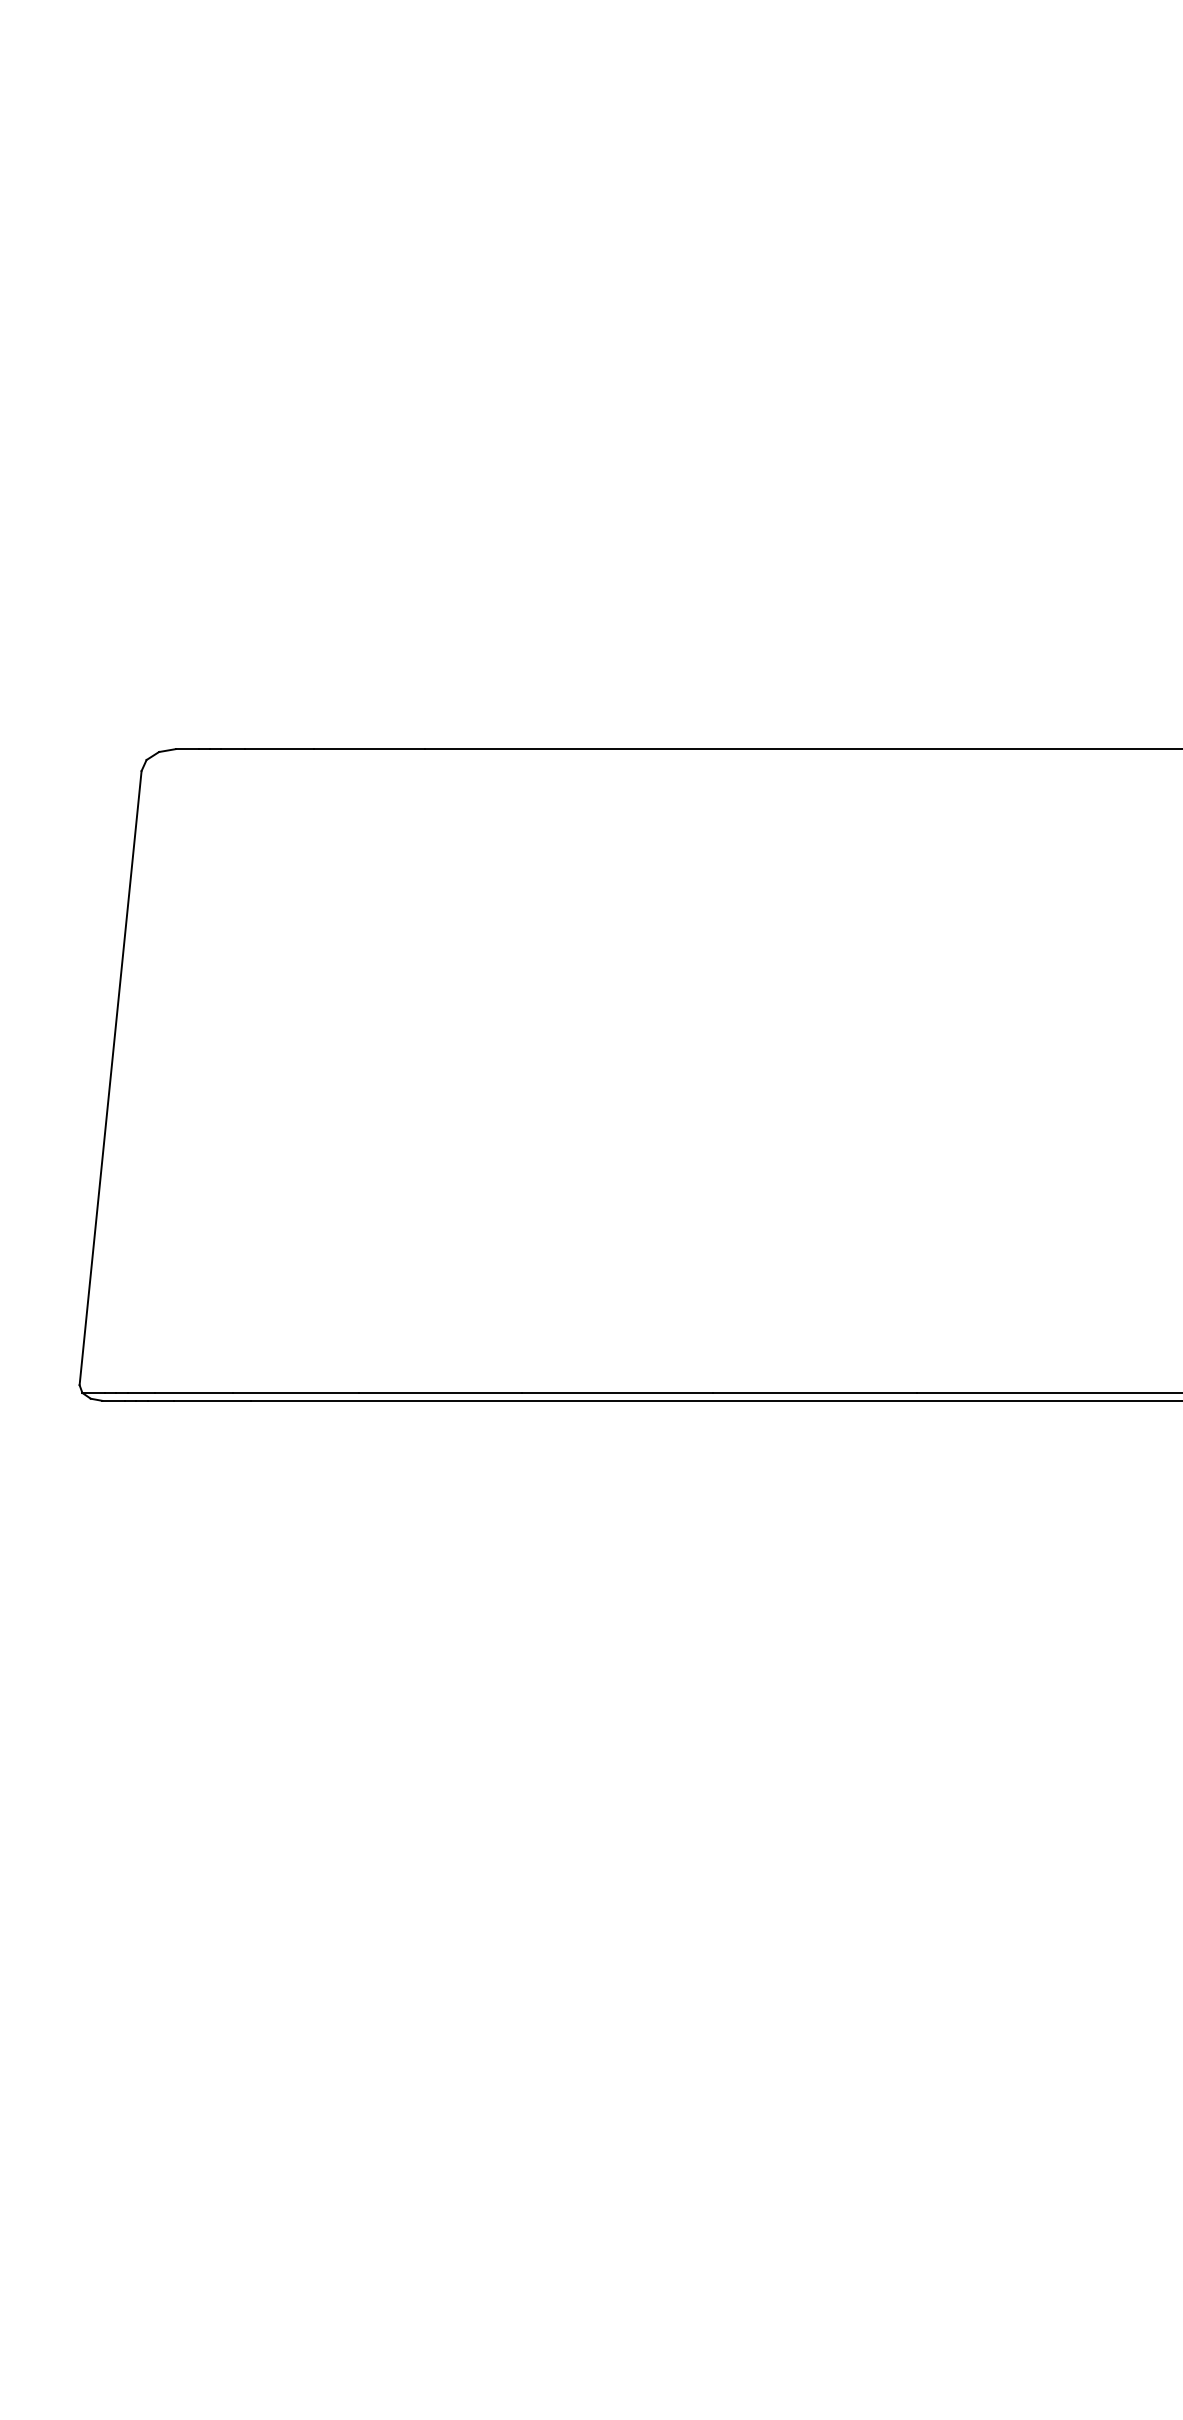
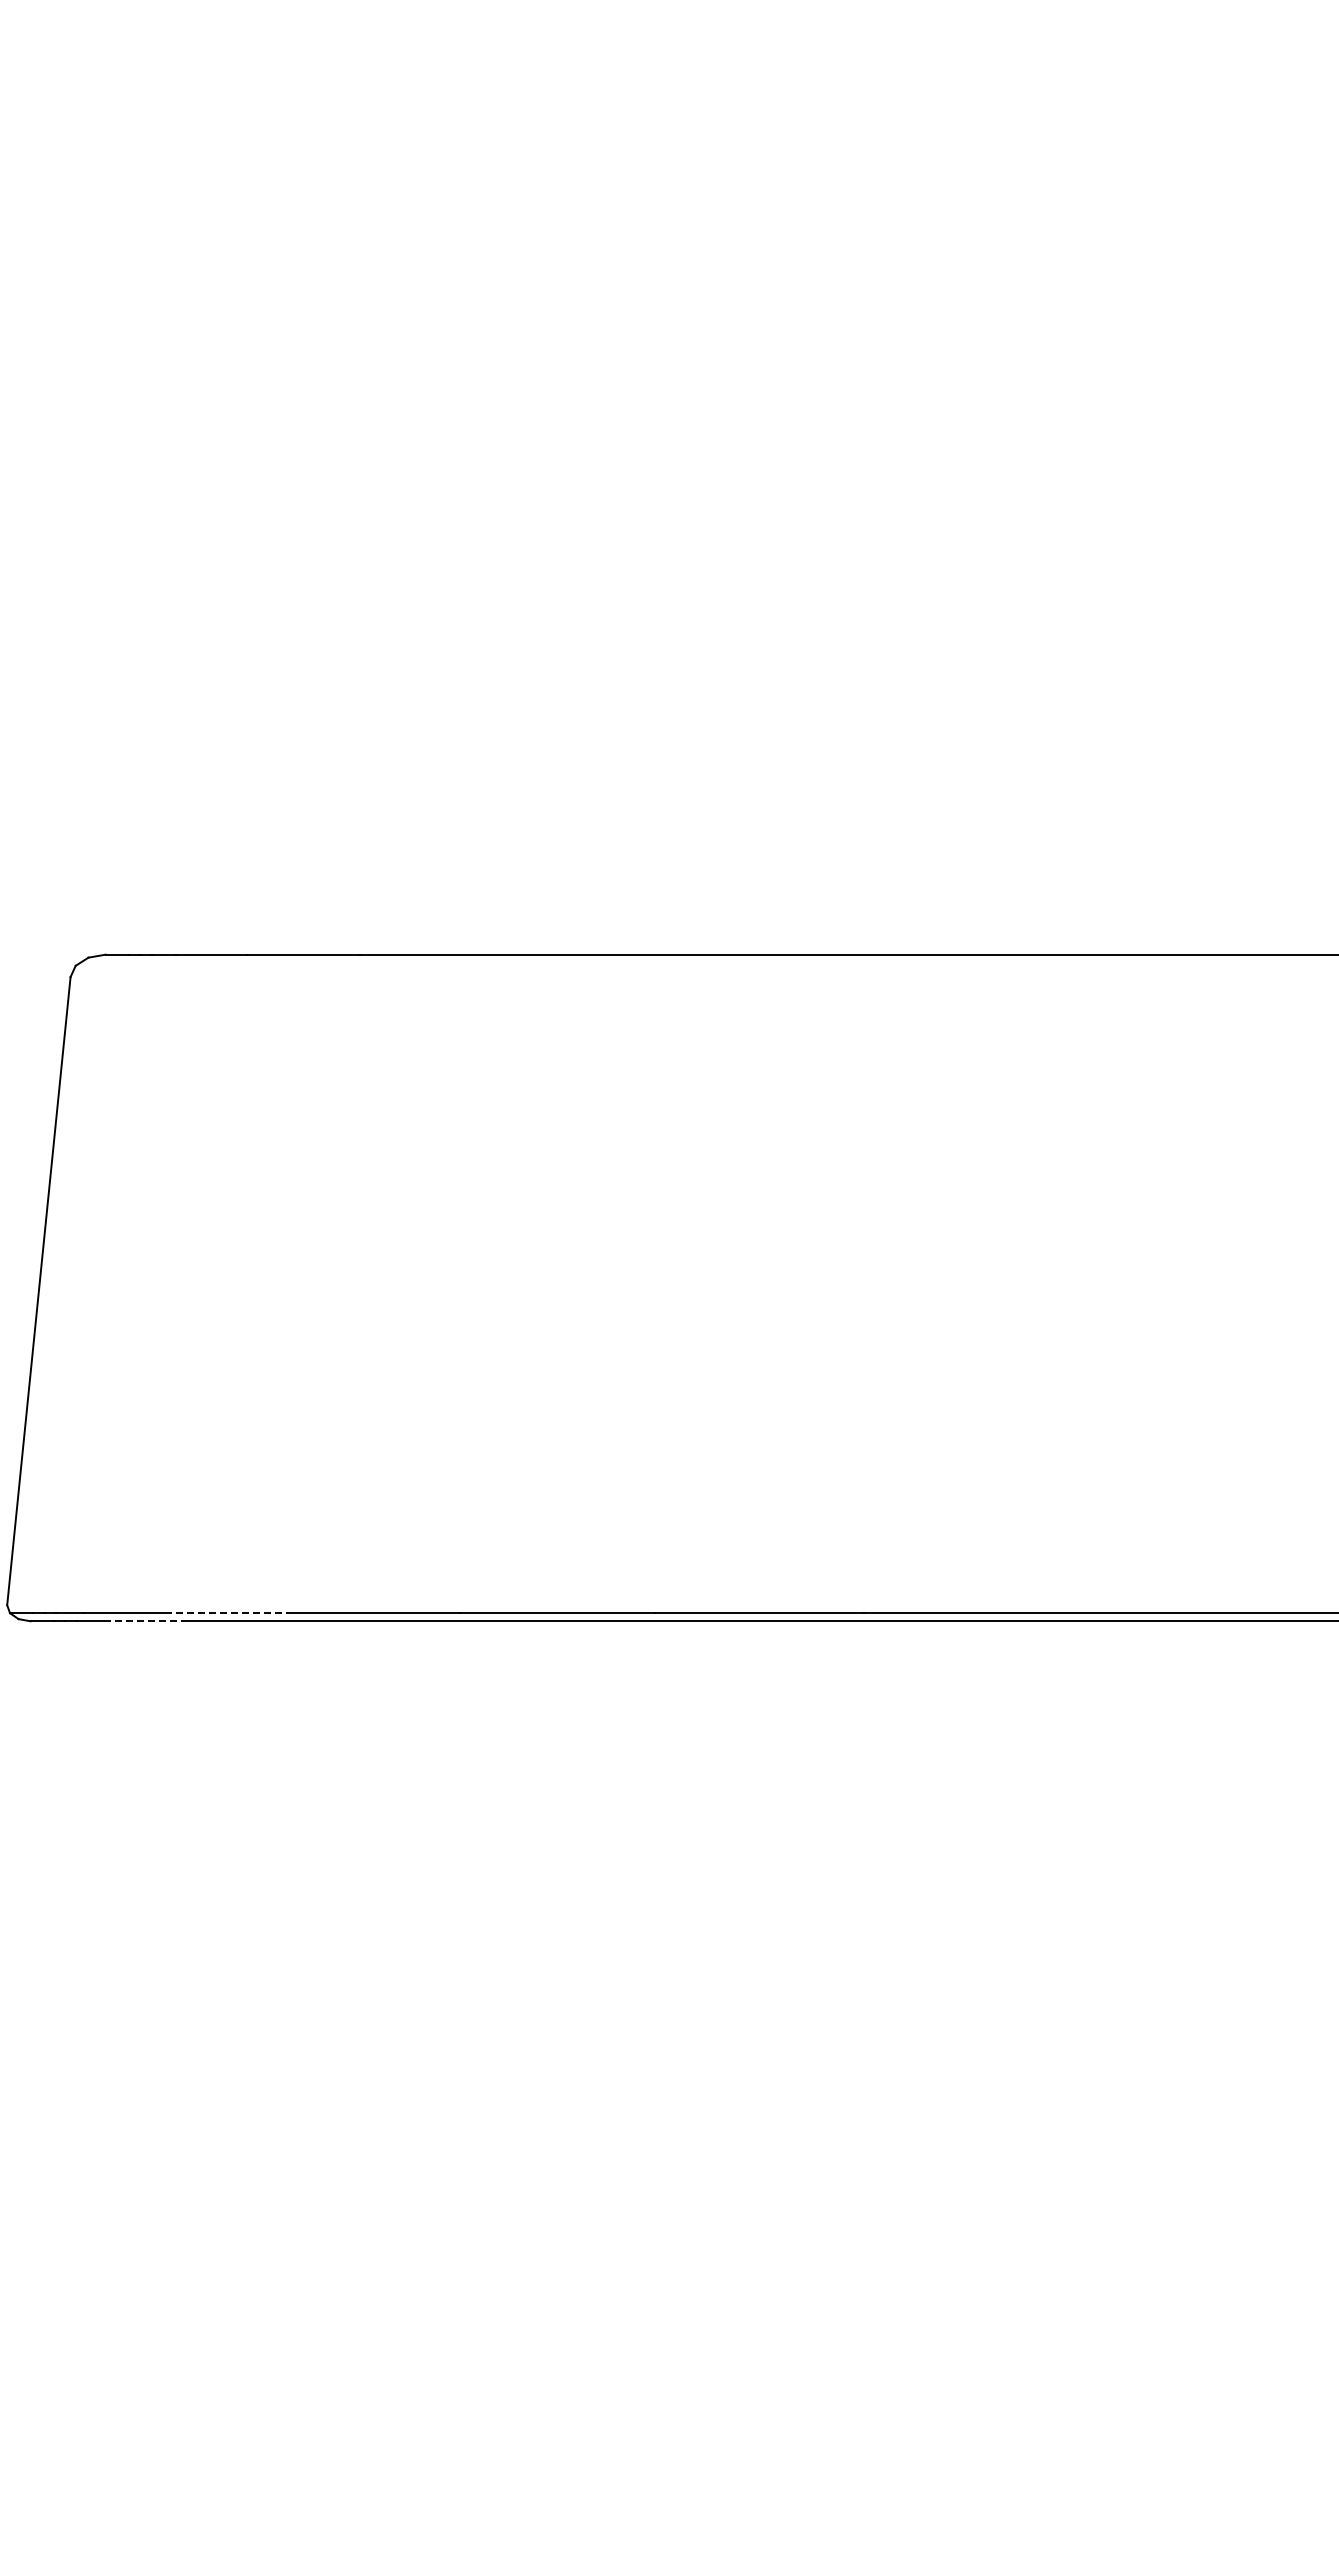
line: (296, 1393) -> (229, 1613), solid -> dashed
line: (212, 1401) -> (143, 1621), solid -> dashed

